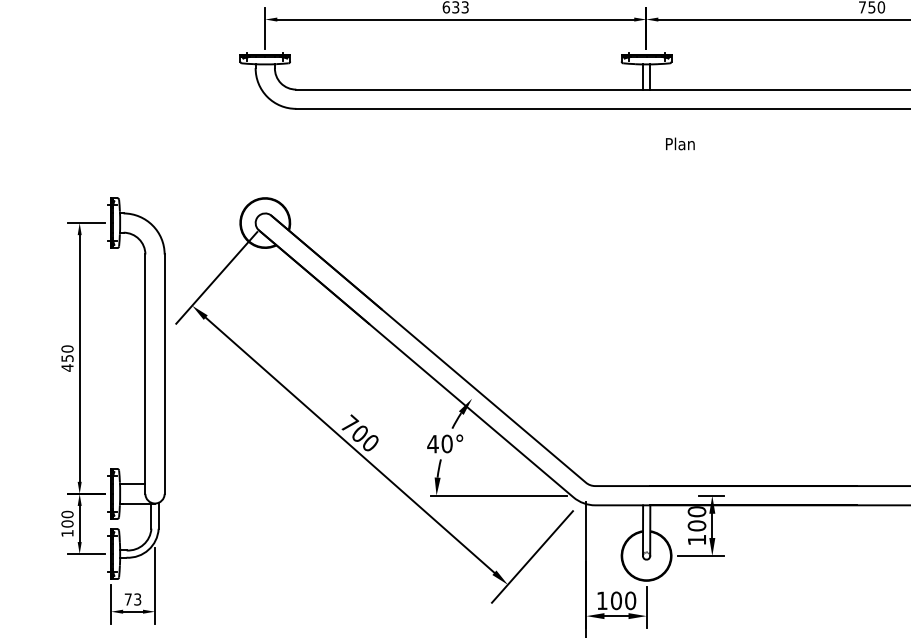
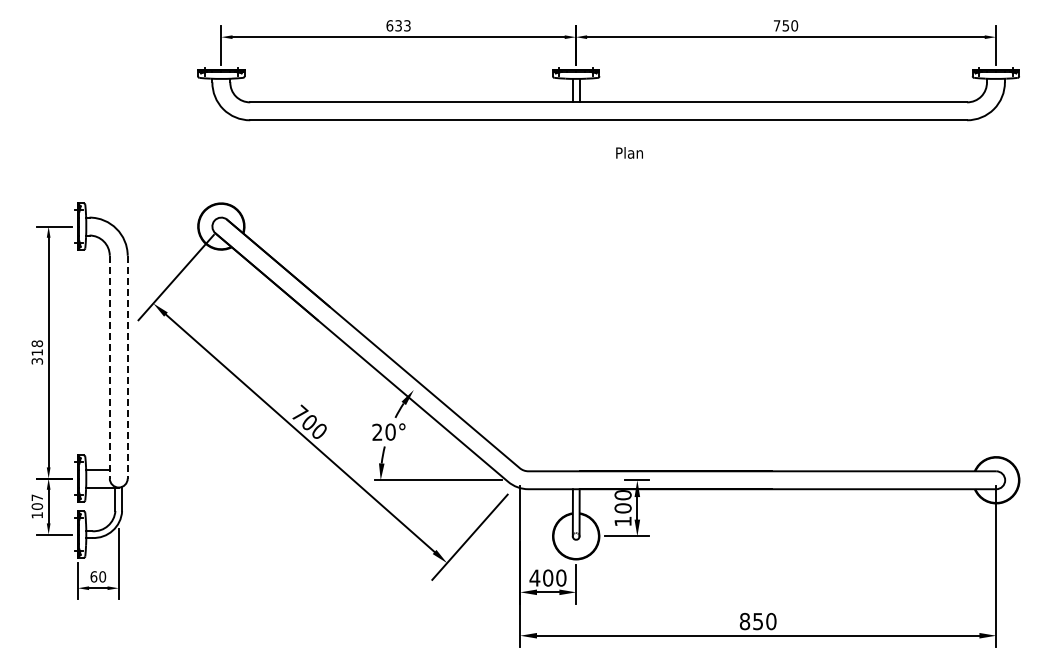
text: (680, 143) -> (629, 152), moved
text: (67, 358) -> (37, 352), 450 -> 318
line: (145, 374) -> (109, 367), solid -> dashed
line: (164, 374) -> (127, 367), solid -> dashed
text: (433, 443) -> (377, 431), 40° -> 20°
text: (67, 514) -> (37, 497), 100 -> 107
text: (133, 599) -> (98, 576), 73 -> 60
text: (601, 600) -> (534, 577), 100 -> 400

